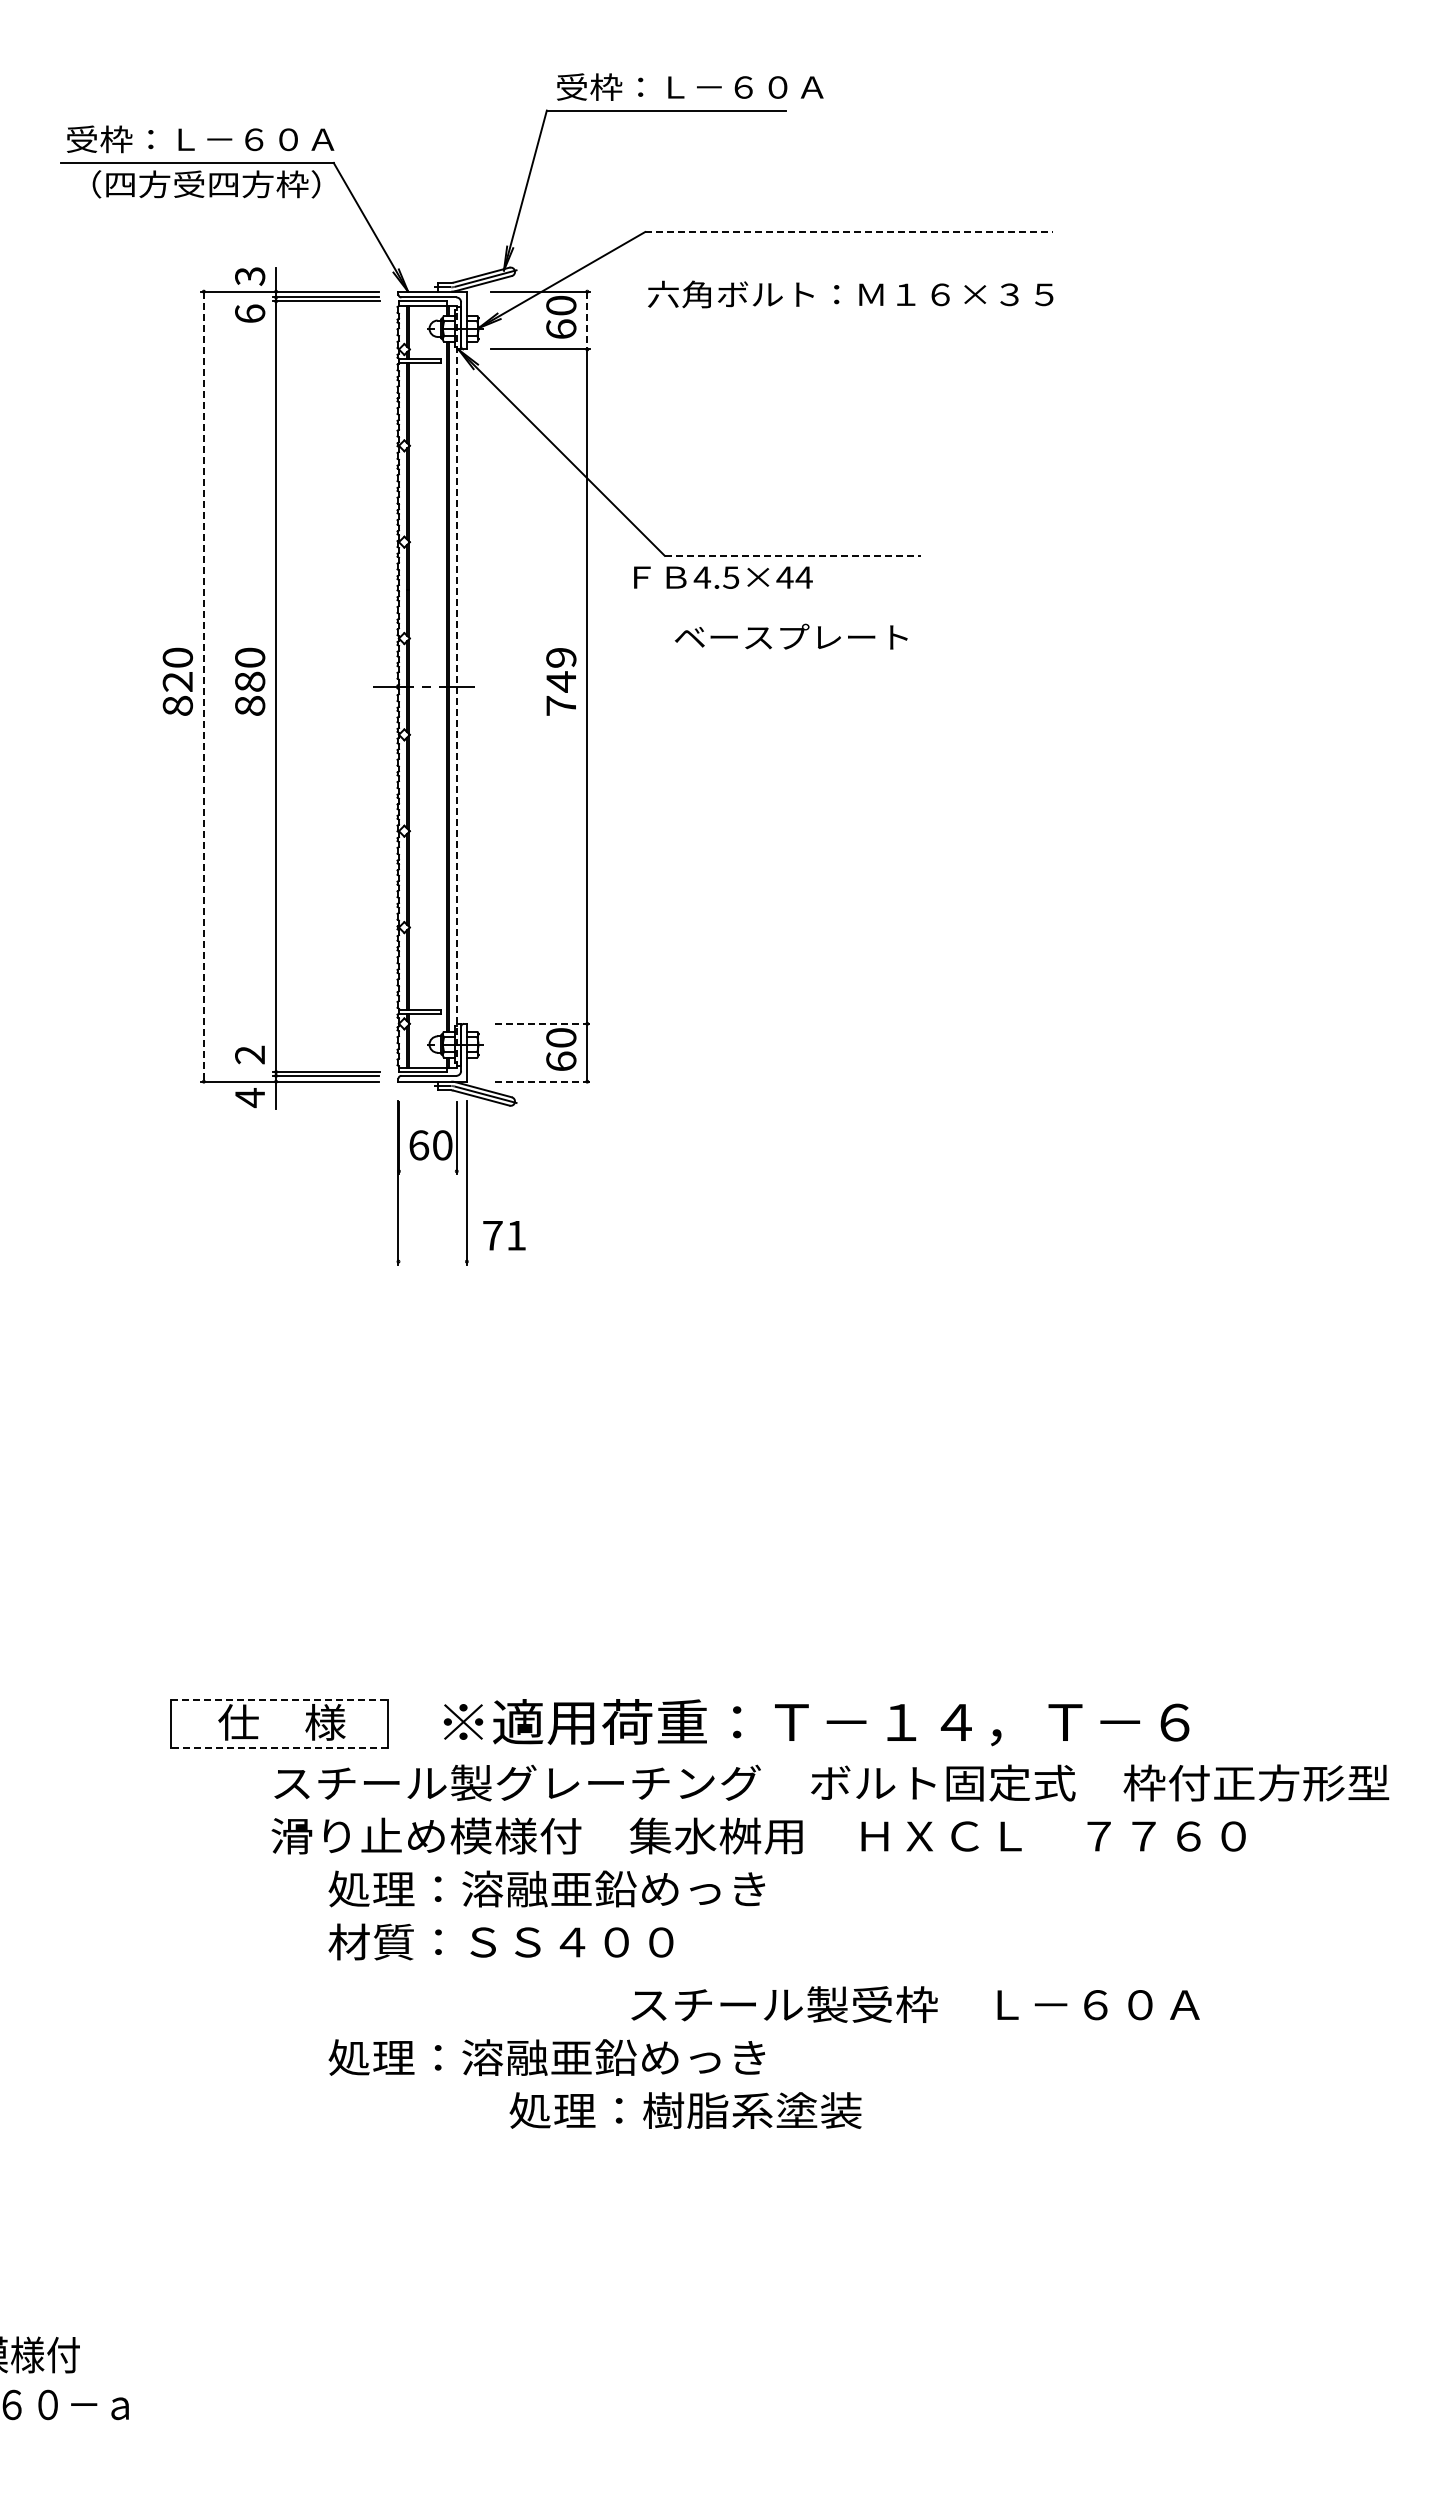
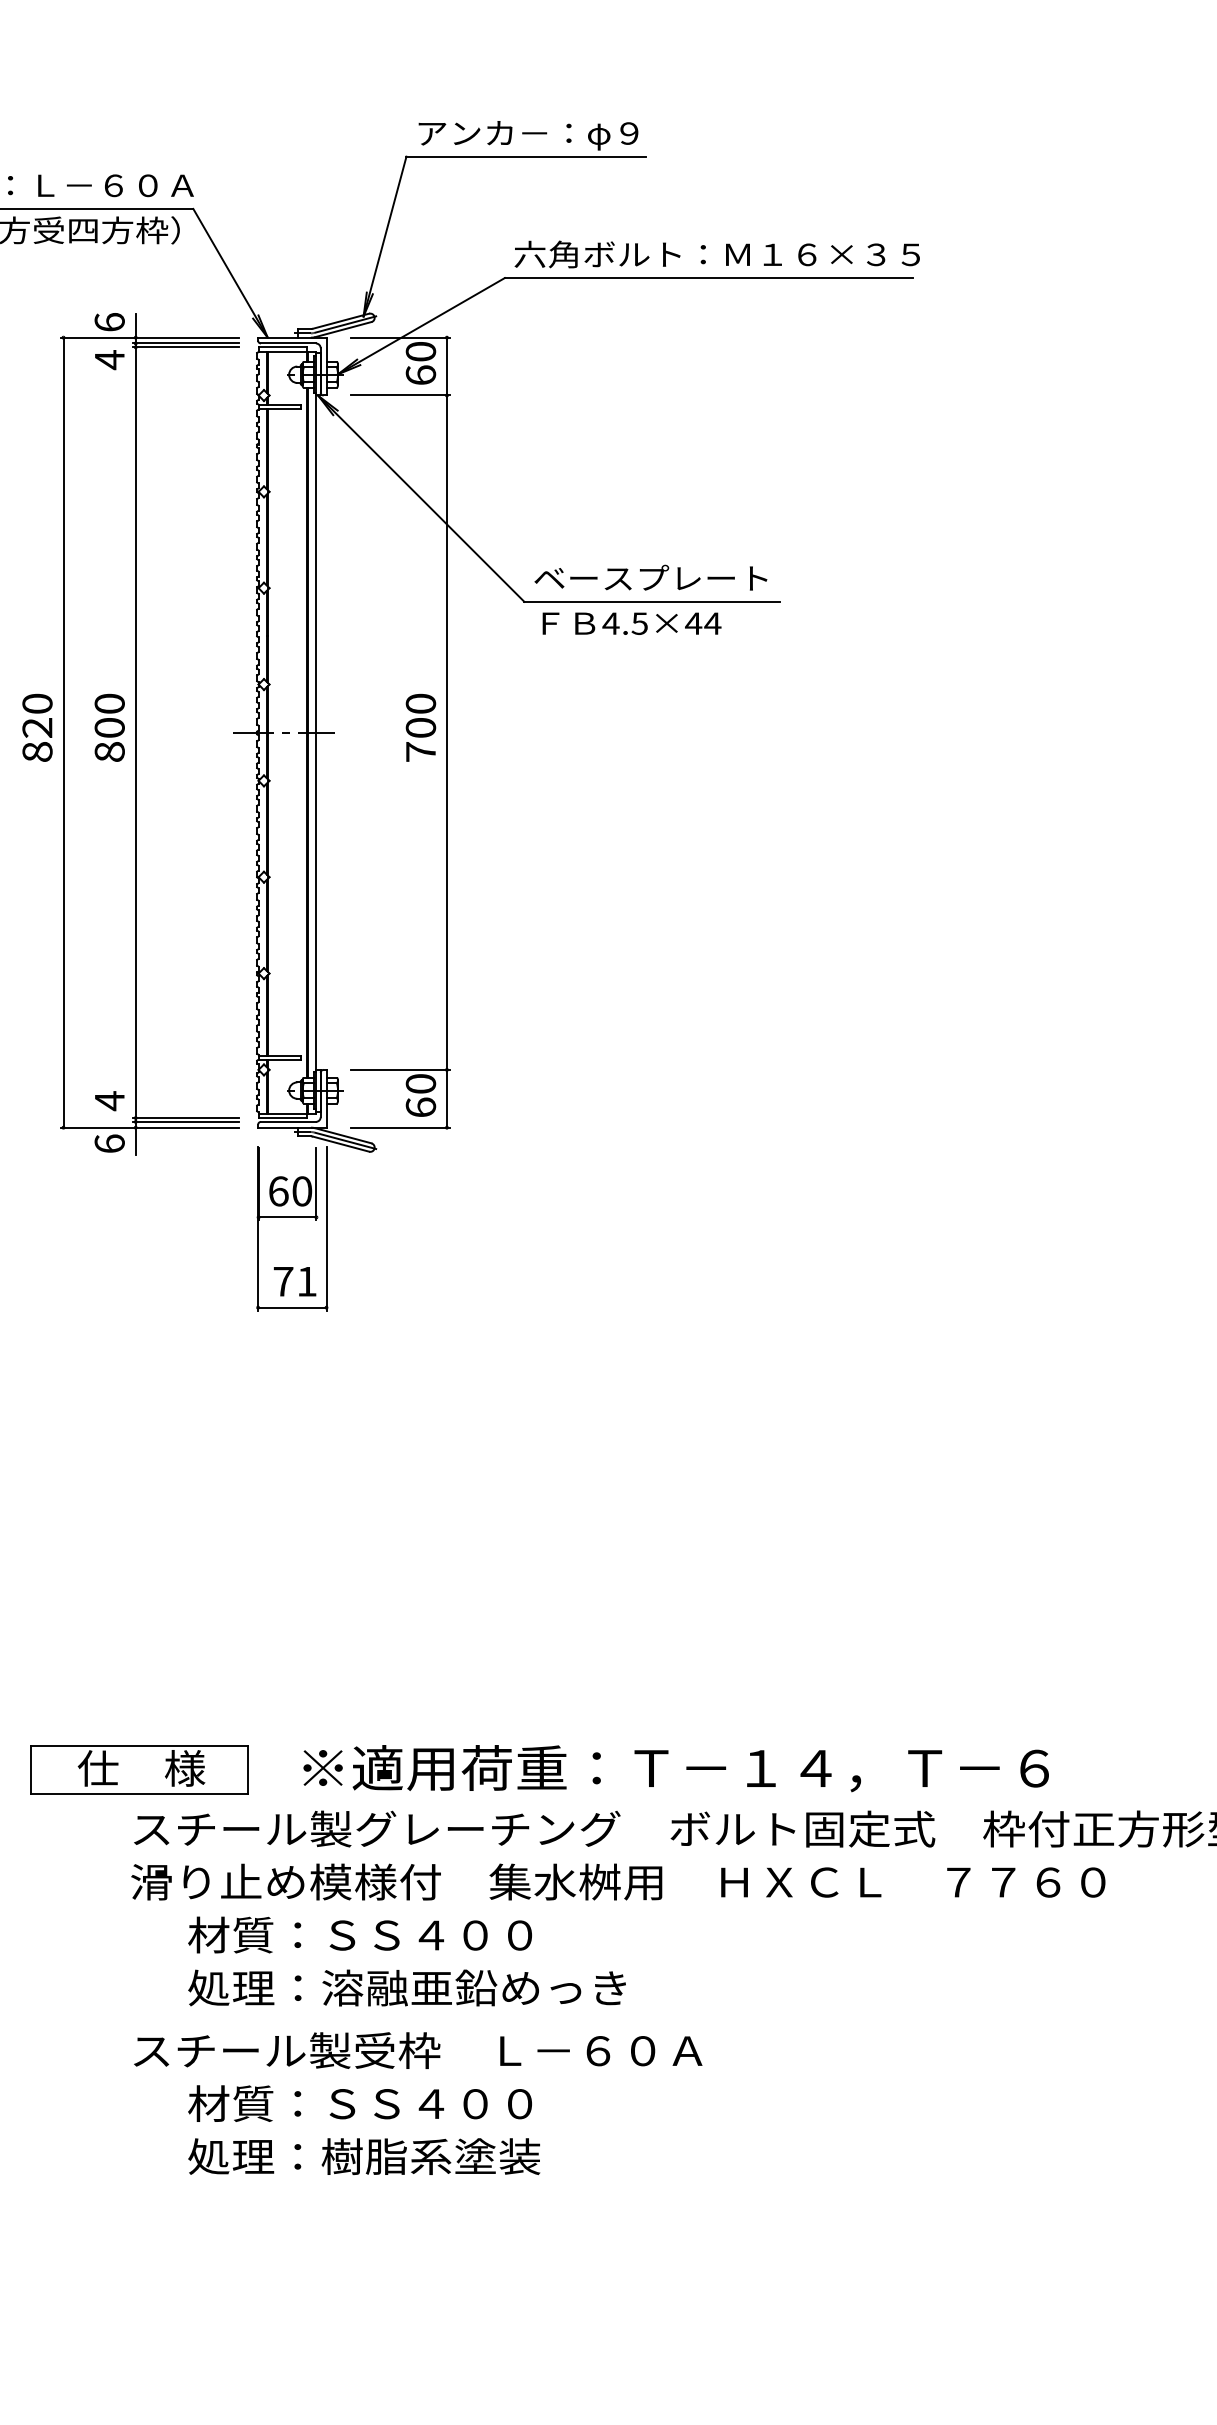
text: (690, 88) -> (550, 134), 受枠：Ｌ－６０Ａ -> アンカ－：φ９
line: (849, 232) -> (709, 278), dashed -> solid
text: (250, 275) -> (110, 321), 3 -> 6
text: (850, 294) -> (717, 254), moved
text: (250, 314) -> (110, 360), 6 -> 4
line: (587, 320) -> (447, 366), dashed -> solid
line: (793, 555) -> (653, 601), dashed -> solid
text: (723, 577) -> (632, 623), moved
text: (790, 636) -> (650, 577), moved
text: (561, 669) -> (421, 715), 749 -> 700
text: (250, 681) -> (110, 727), 880 -> 800
line: (456, 686) -> (316, 732), dashed -> solid
line: (203, 687) -> (63, 733), dashed -> solid
line: (540, 1023) -> (400, 1069), dashed -> solid
text: (249, 1055) -> (109, 1101), 2 -> 4
line: (540, 1081) -> (400, 1127), dashed -> solid
text: (250, 1098) -> (110, 1144), 4 -> 6
line: (427, 1171) -> (287, 1217), added
text: (504, 1235) -> (295, 1281), moved
line: (432, 1261) -> (292, 1307), added
line: (280, 1699) -> (140, 1745), dashed -> solid
line: (279, 1747) -> (139, 1793), dashed -> solid
text: (546, 1888) -> (406, 1934), 処理：溶融亜鉛めっき -> 材質：ＳＳ４００
text: (547, 1941) -> (407, 1987), 材質：ＳＳ４００ -> 処理：溶融亜鉛めっき
text: (915, 2004) -> (418, 2050), moved
text: (546, 2057) -> (406, 2103), 処理：溶融亜鉛めっき -> 材質：ＳＳ４００
text: (685, 2110) -> (364, 2156), moved

